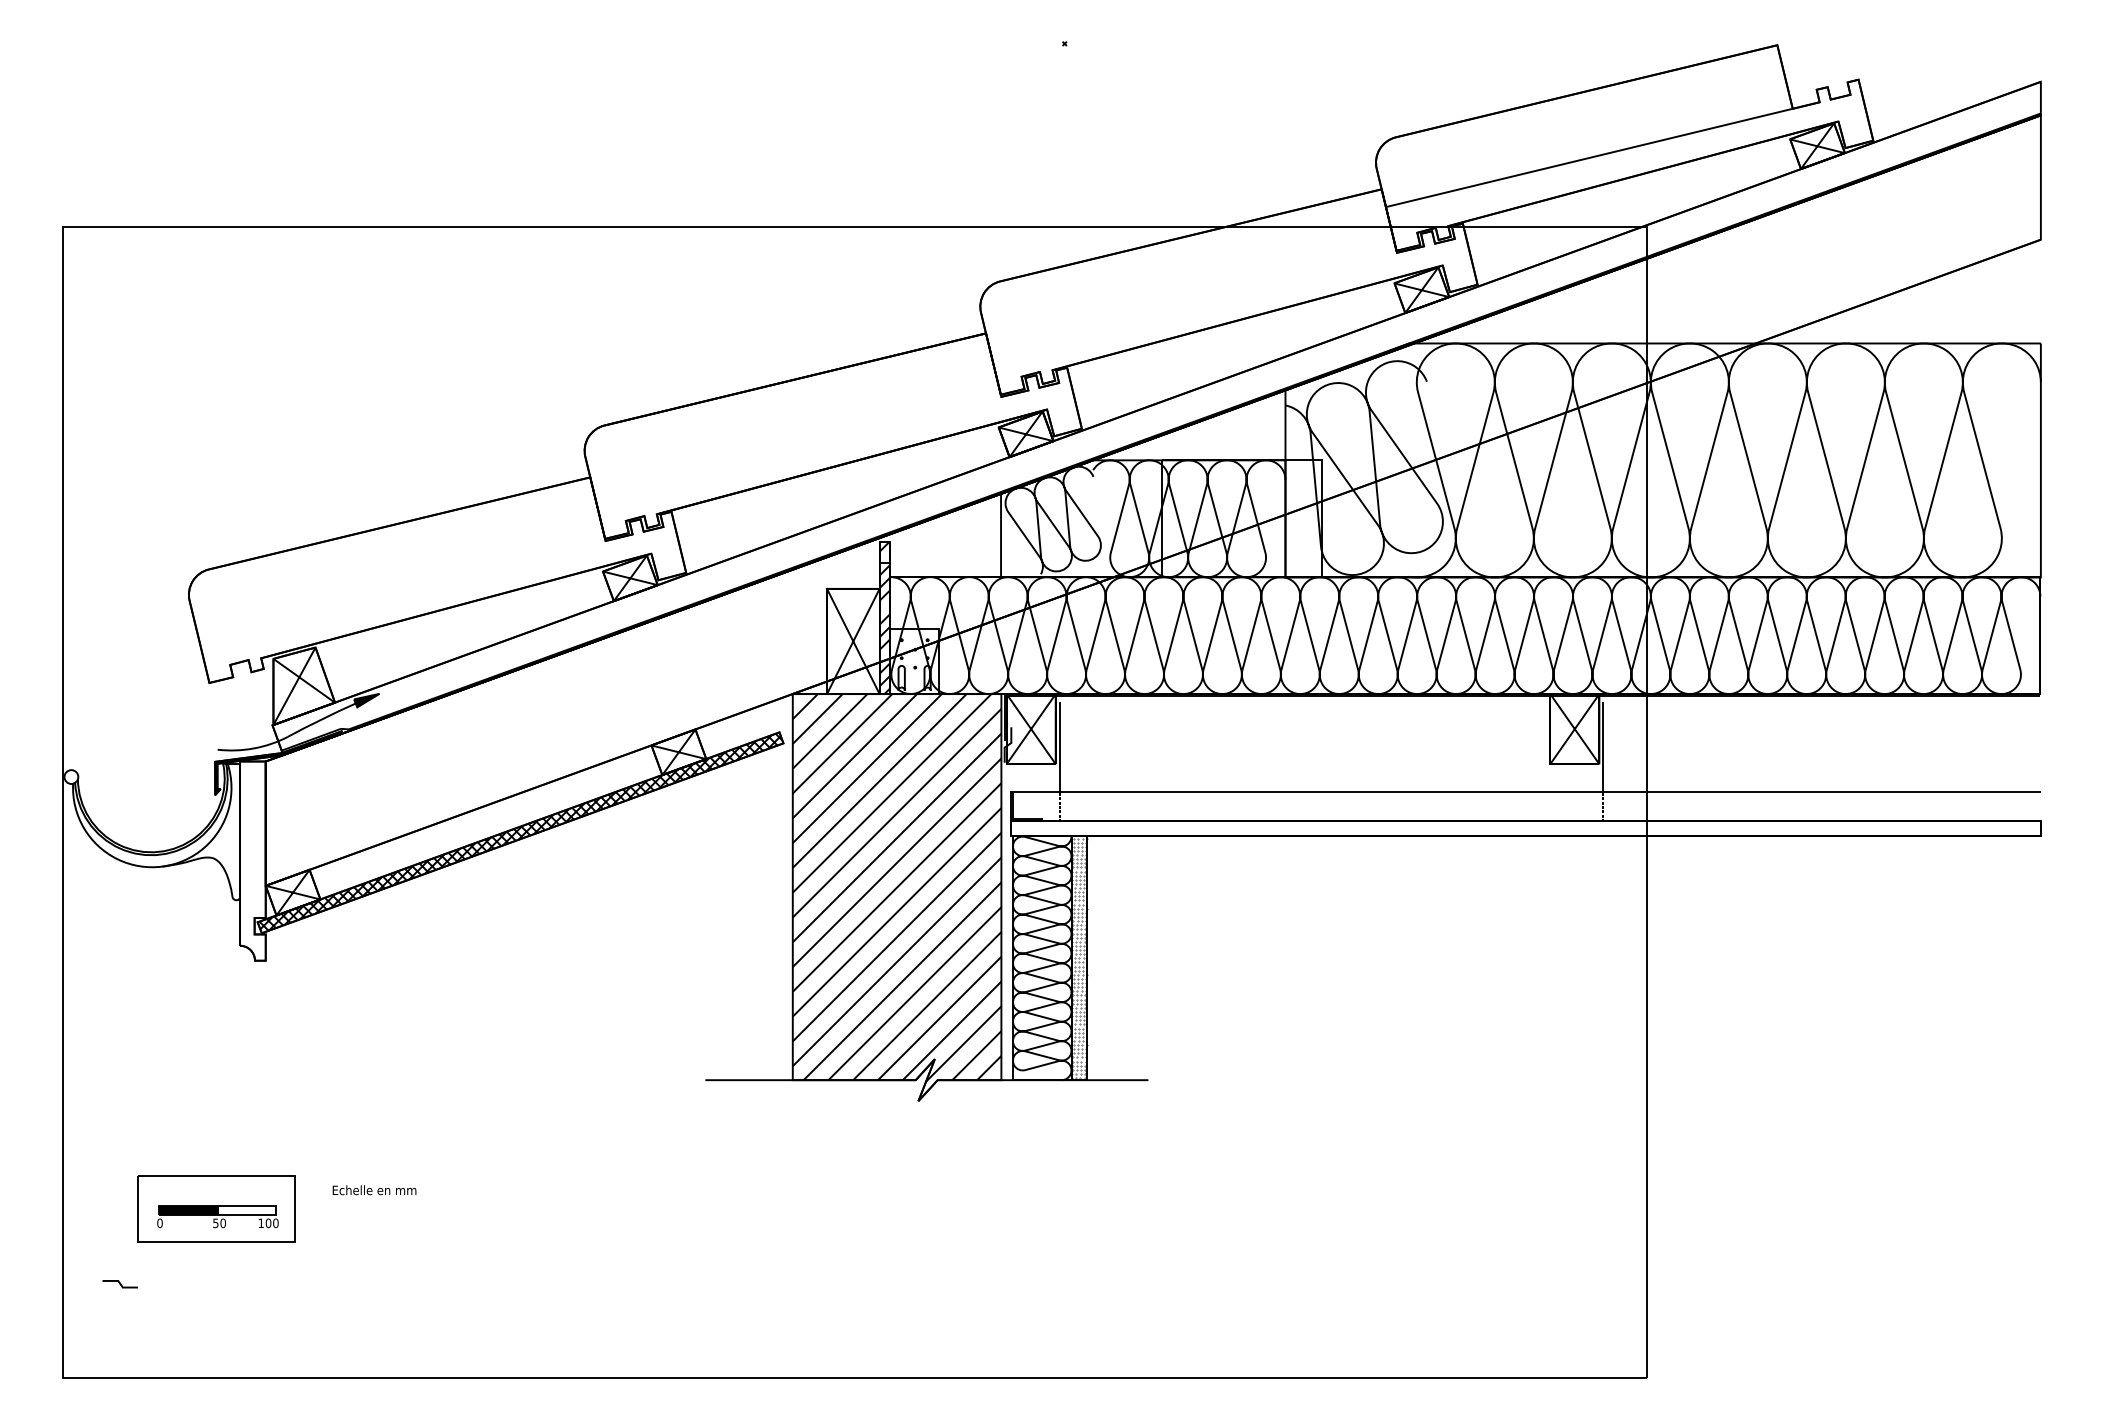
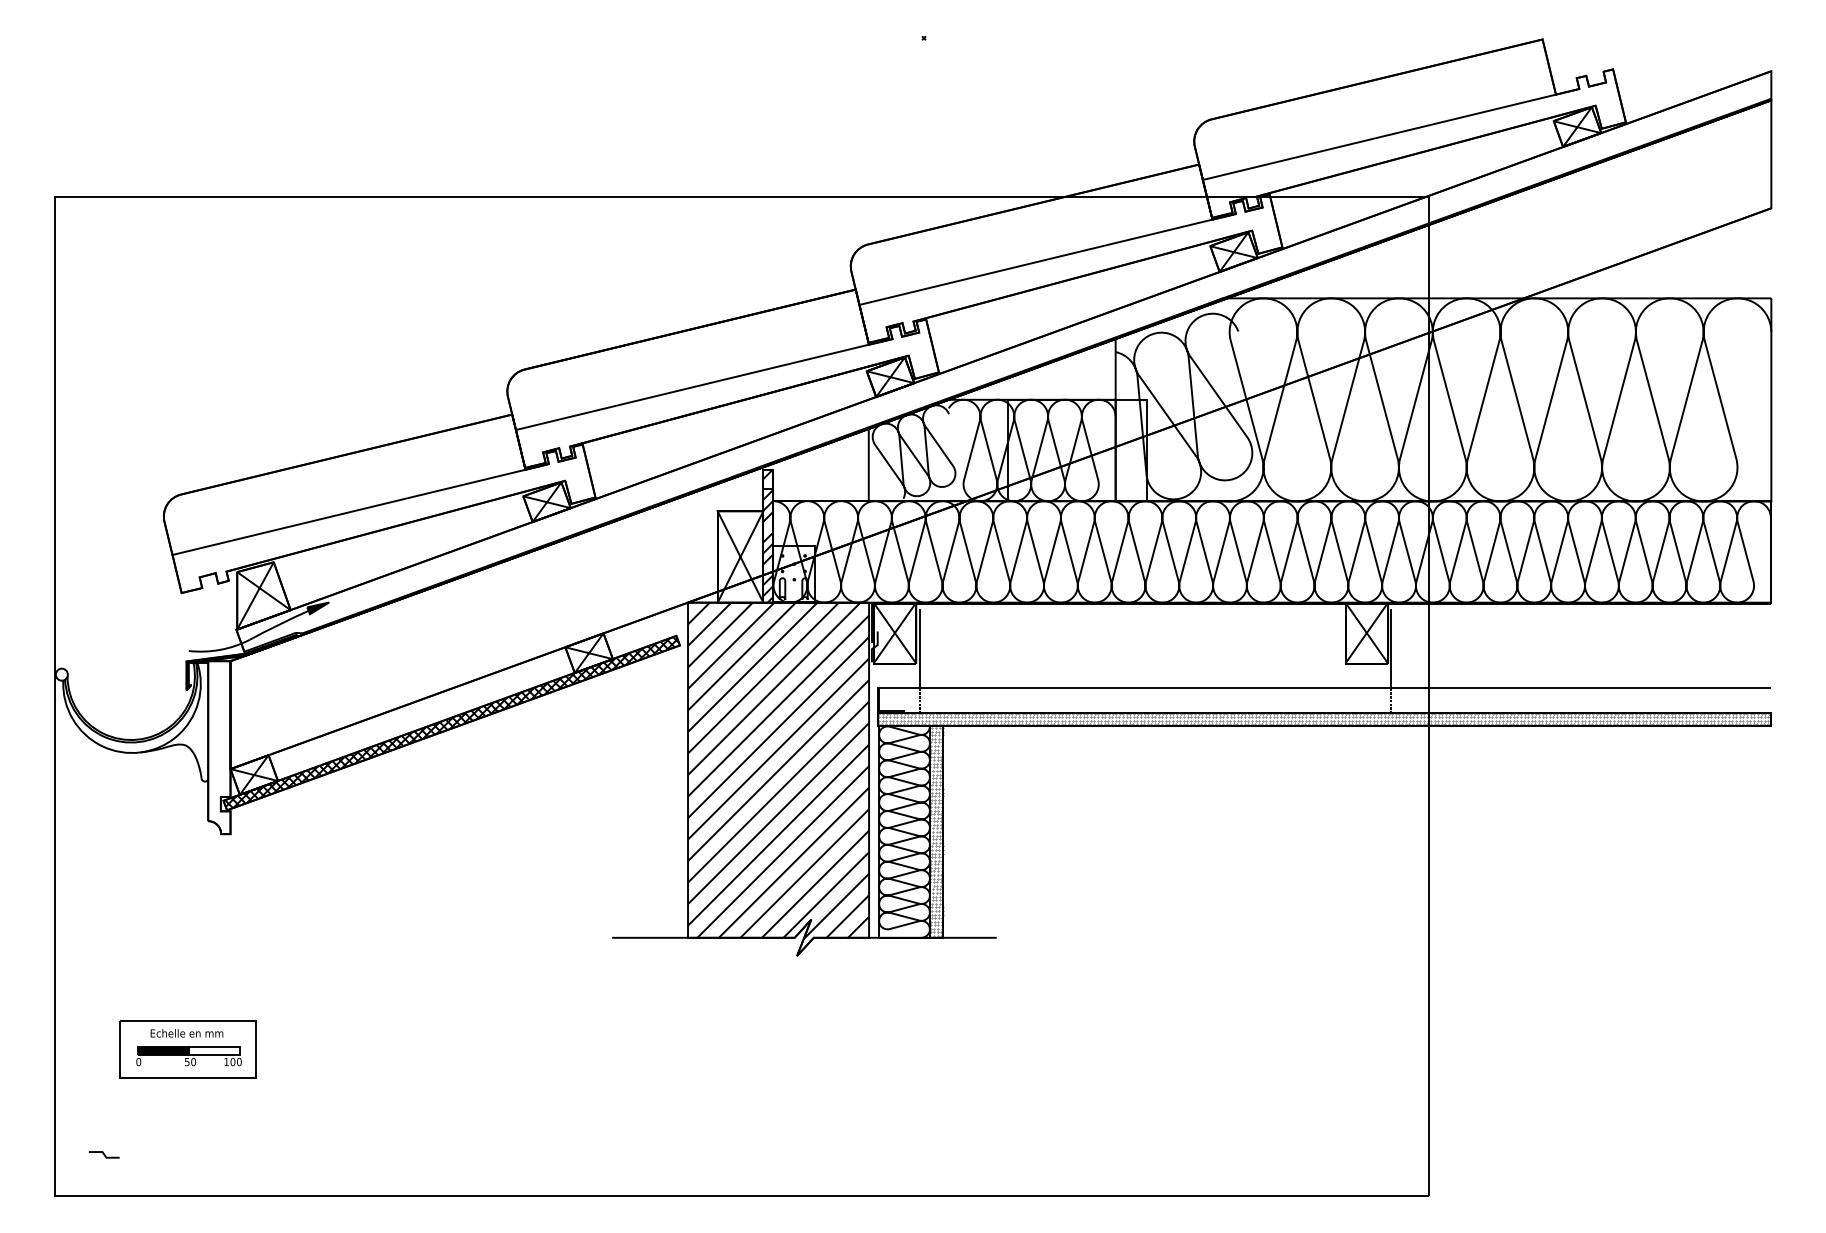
line: (1193, 301) -> (1035, 261), added
line: (797, 445) -> (692, 386), added
line: (401, 589) -> (348, 511), added
hatch: (1524, 827) -> (1323, 718), added
text: (374, 1190) -> (186, 1033), moved
line: (119, 1284) -> (103, 1155), moved

